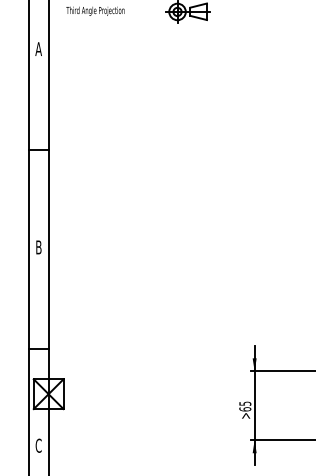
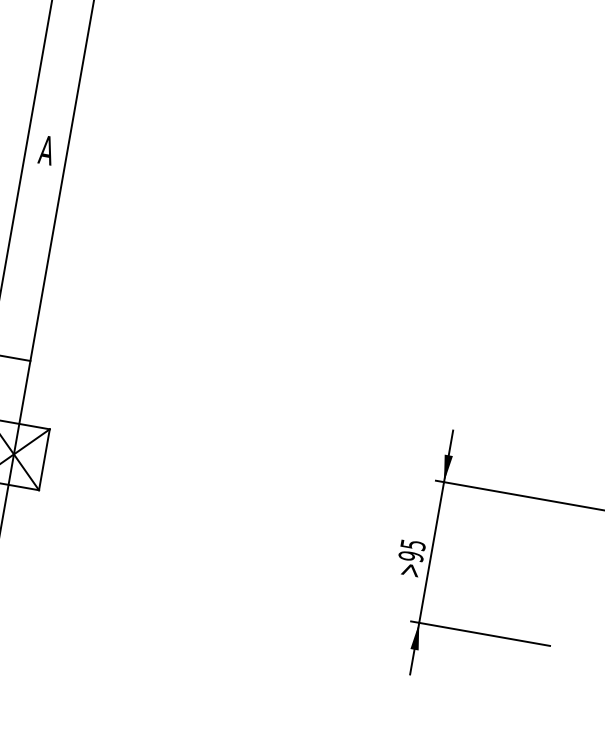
text: (38, 247) -> (46, 150), B -> A
text: (245, 409) -> (411, 556), >65 -> >95

